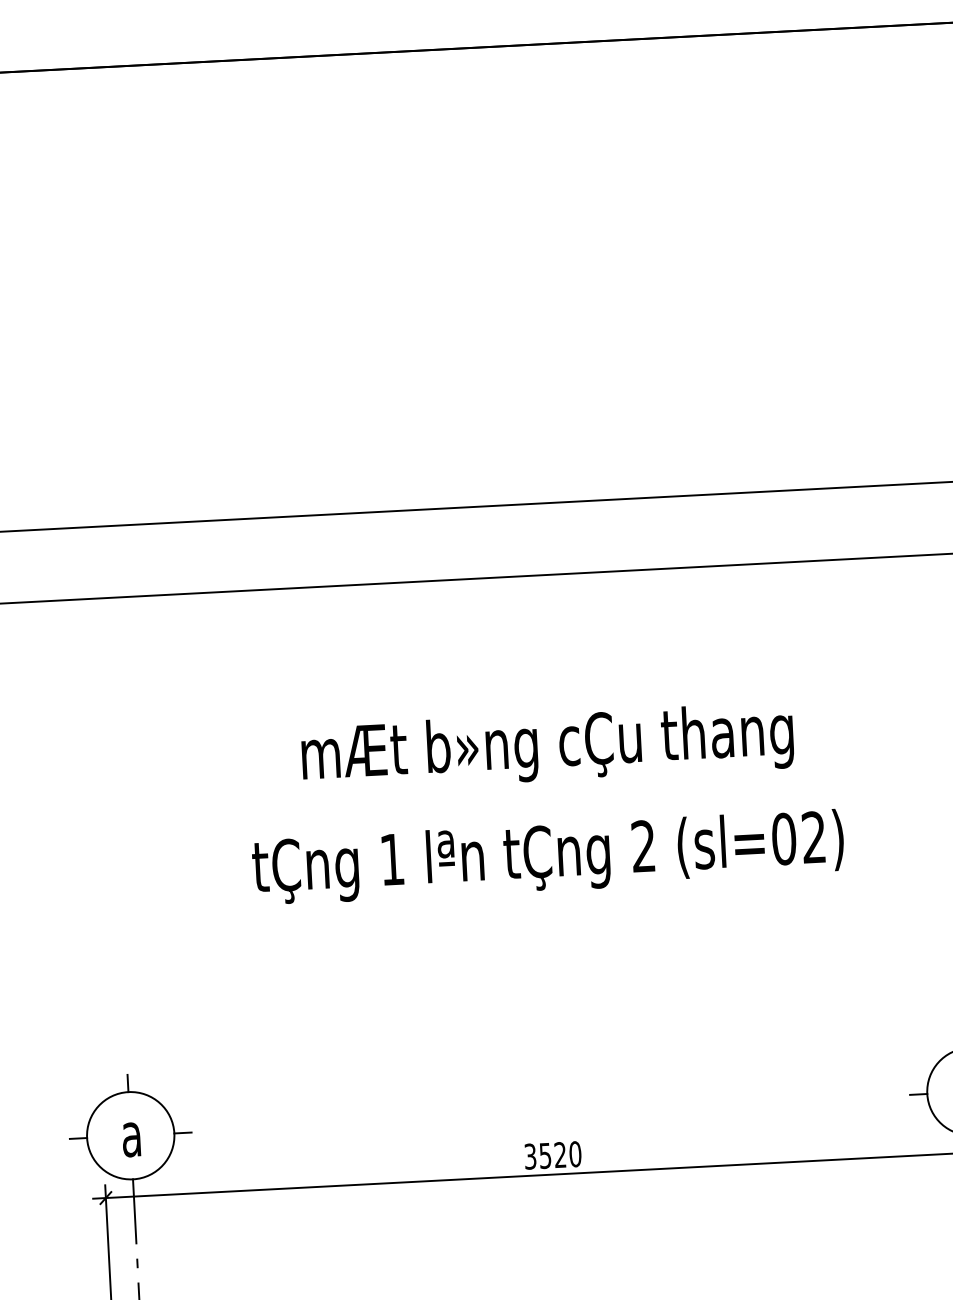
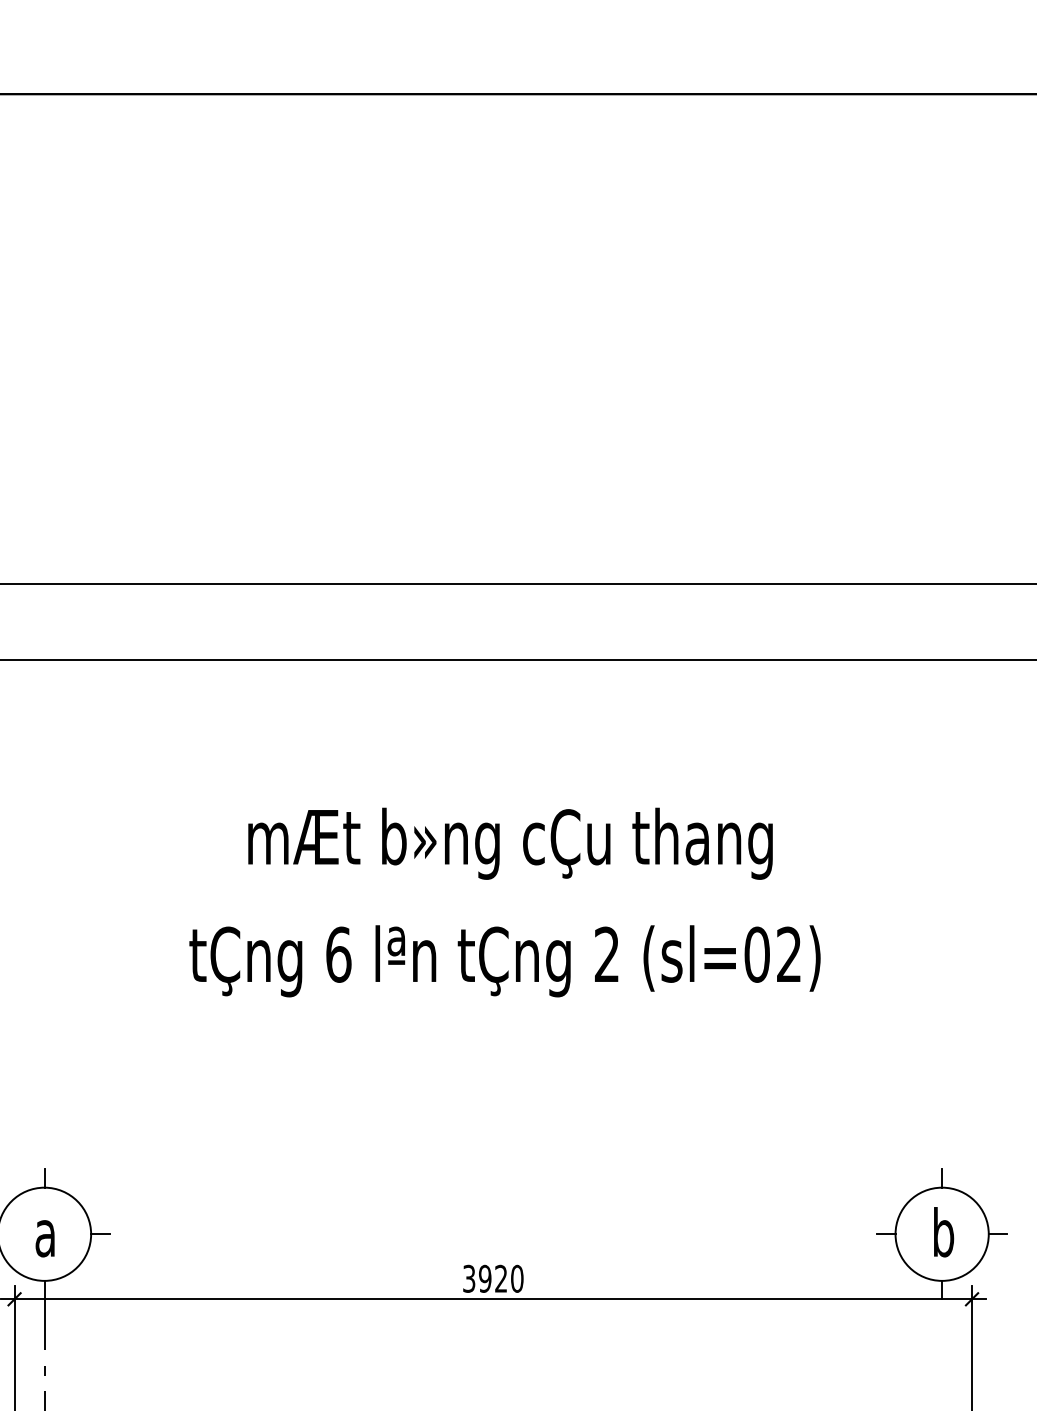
text: (392, 859) -> (338, 954), 1 -> 6
text: (545, 1155) -> (485, 1278), 3520 -> 3920

